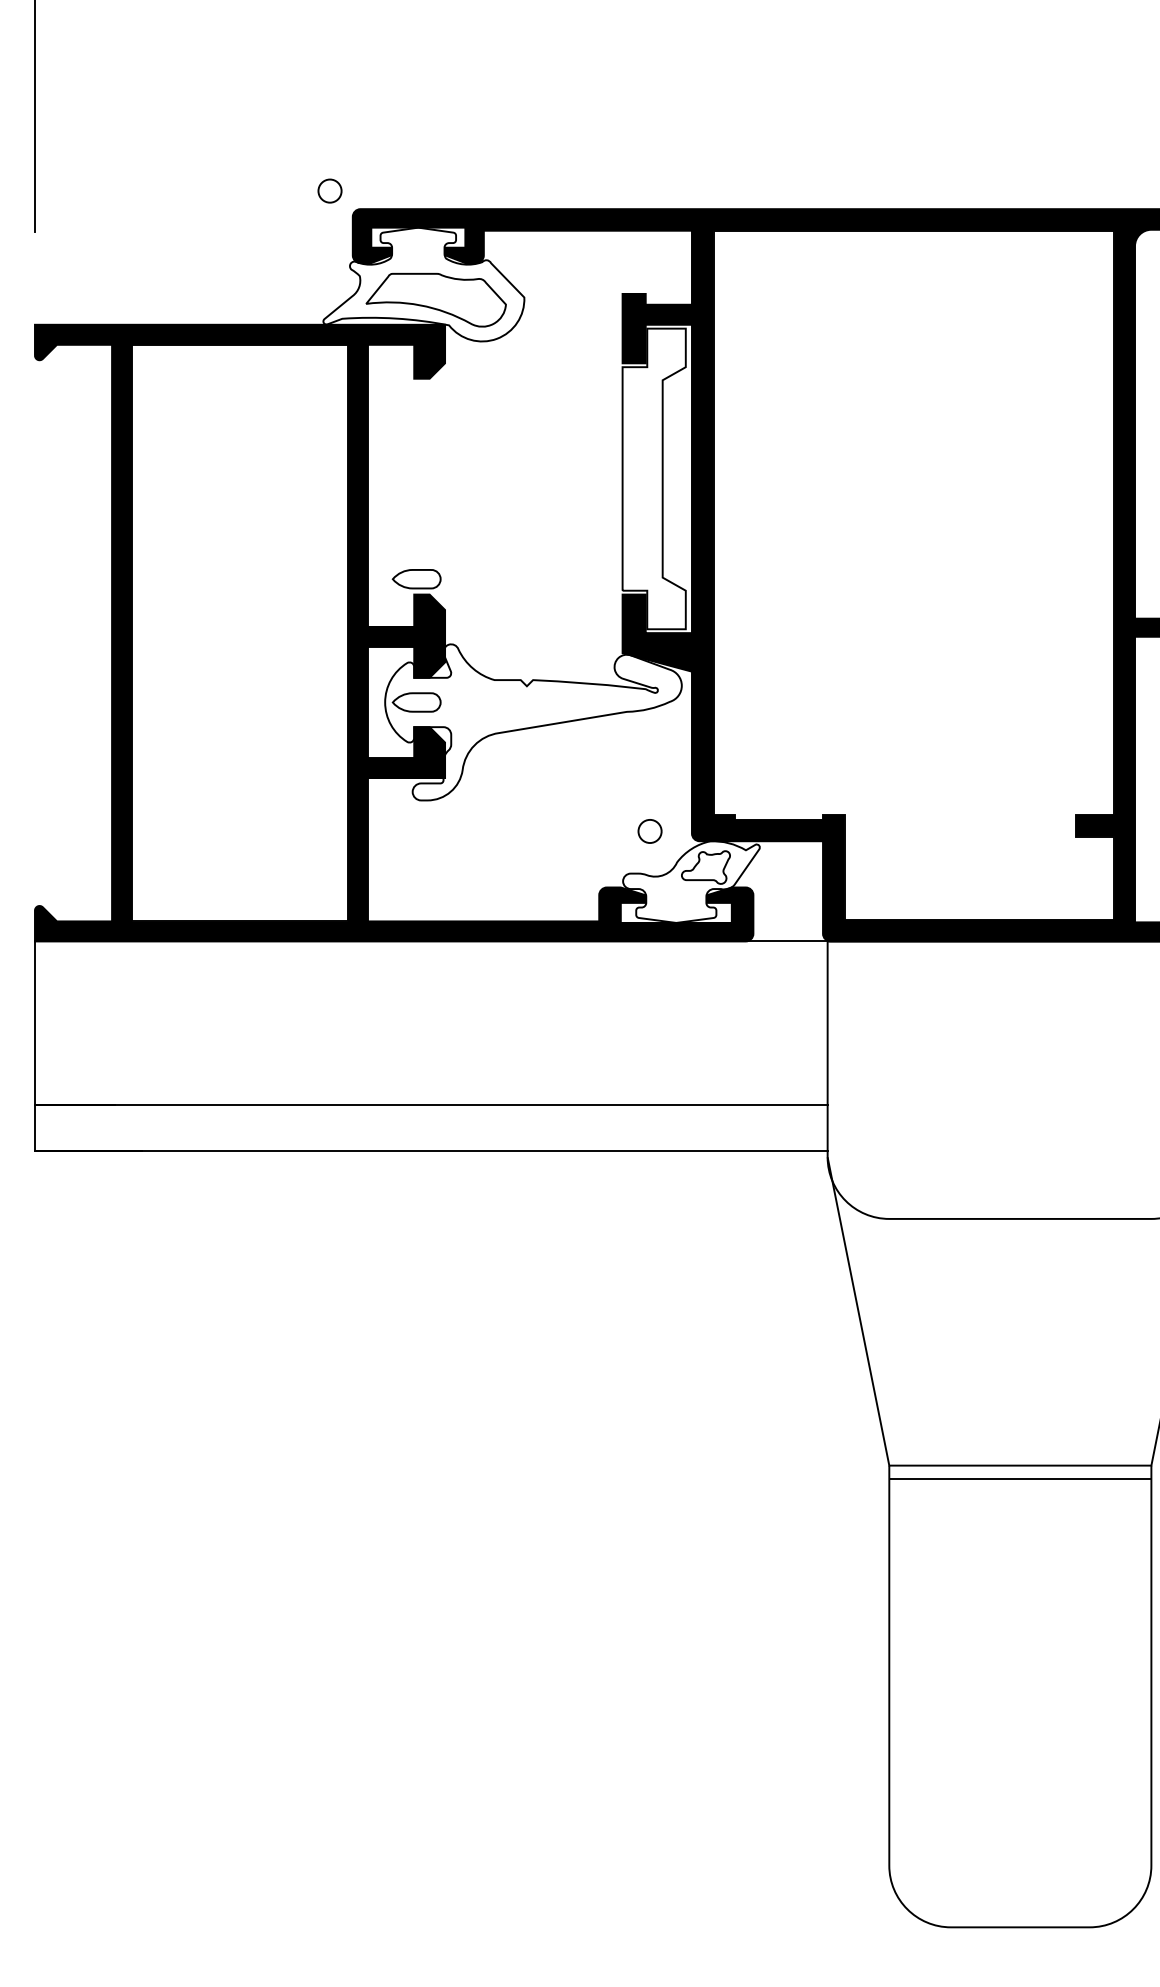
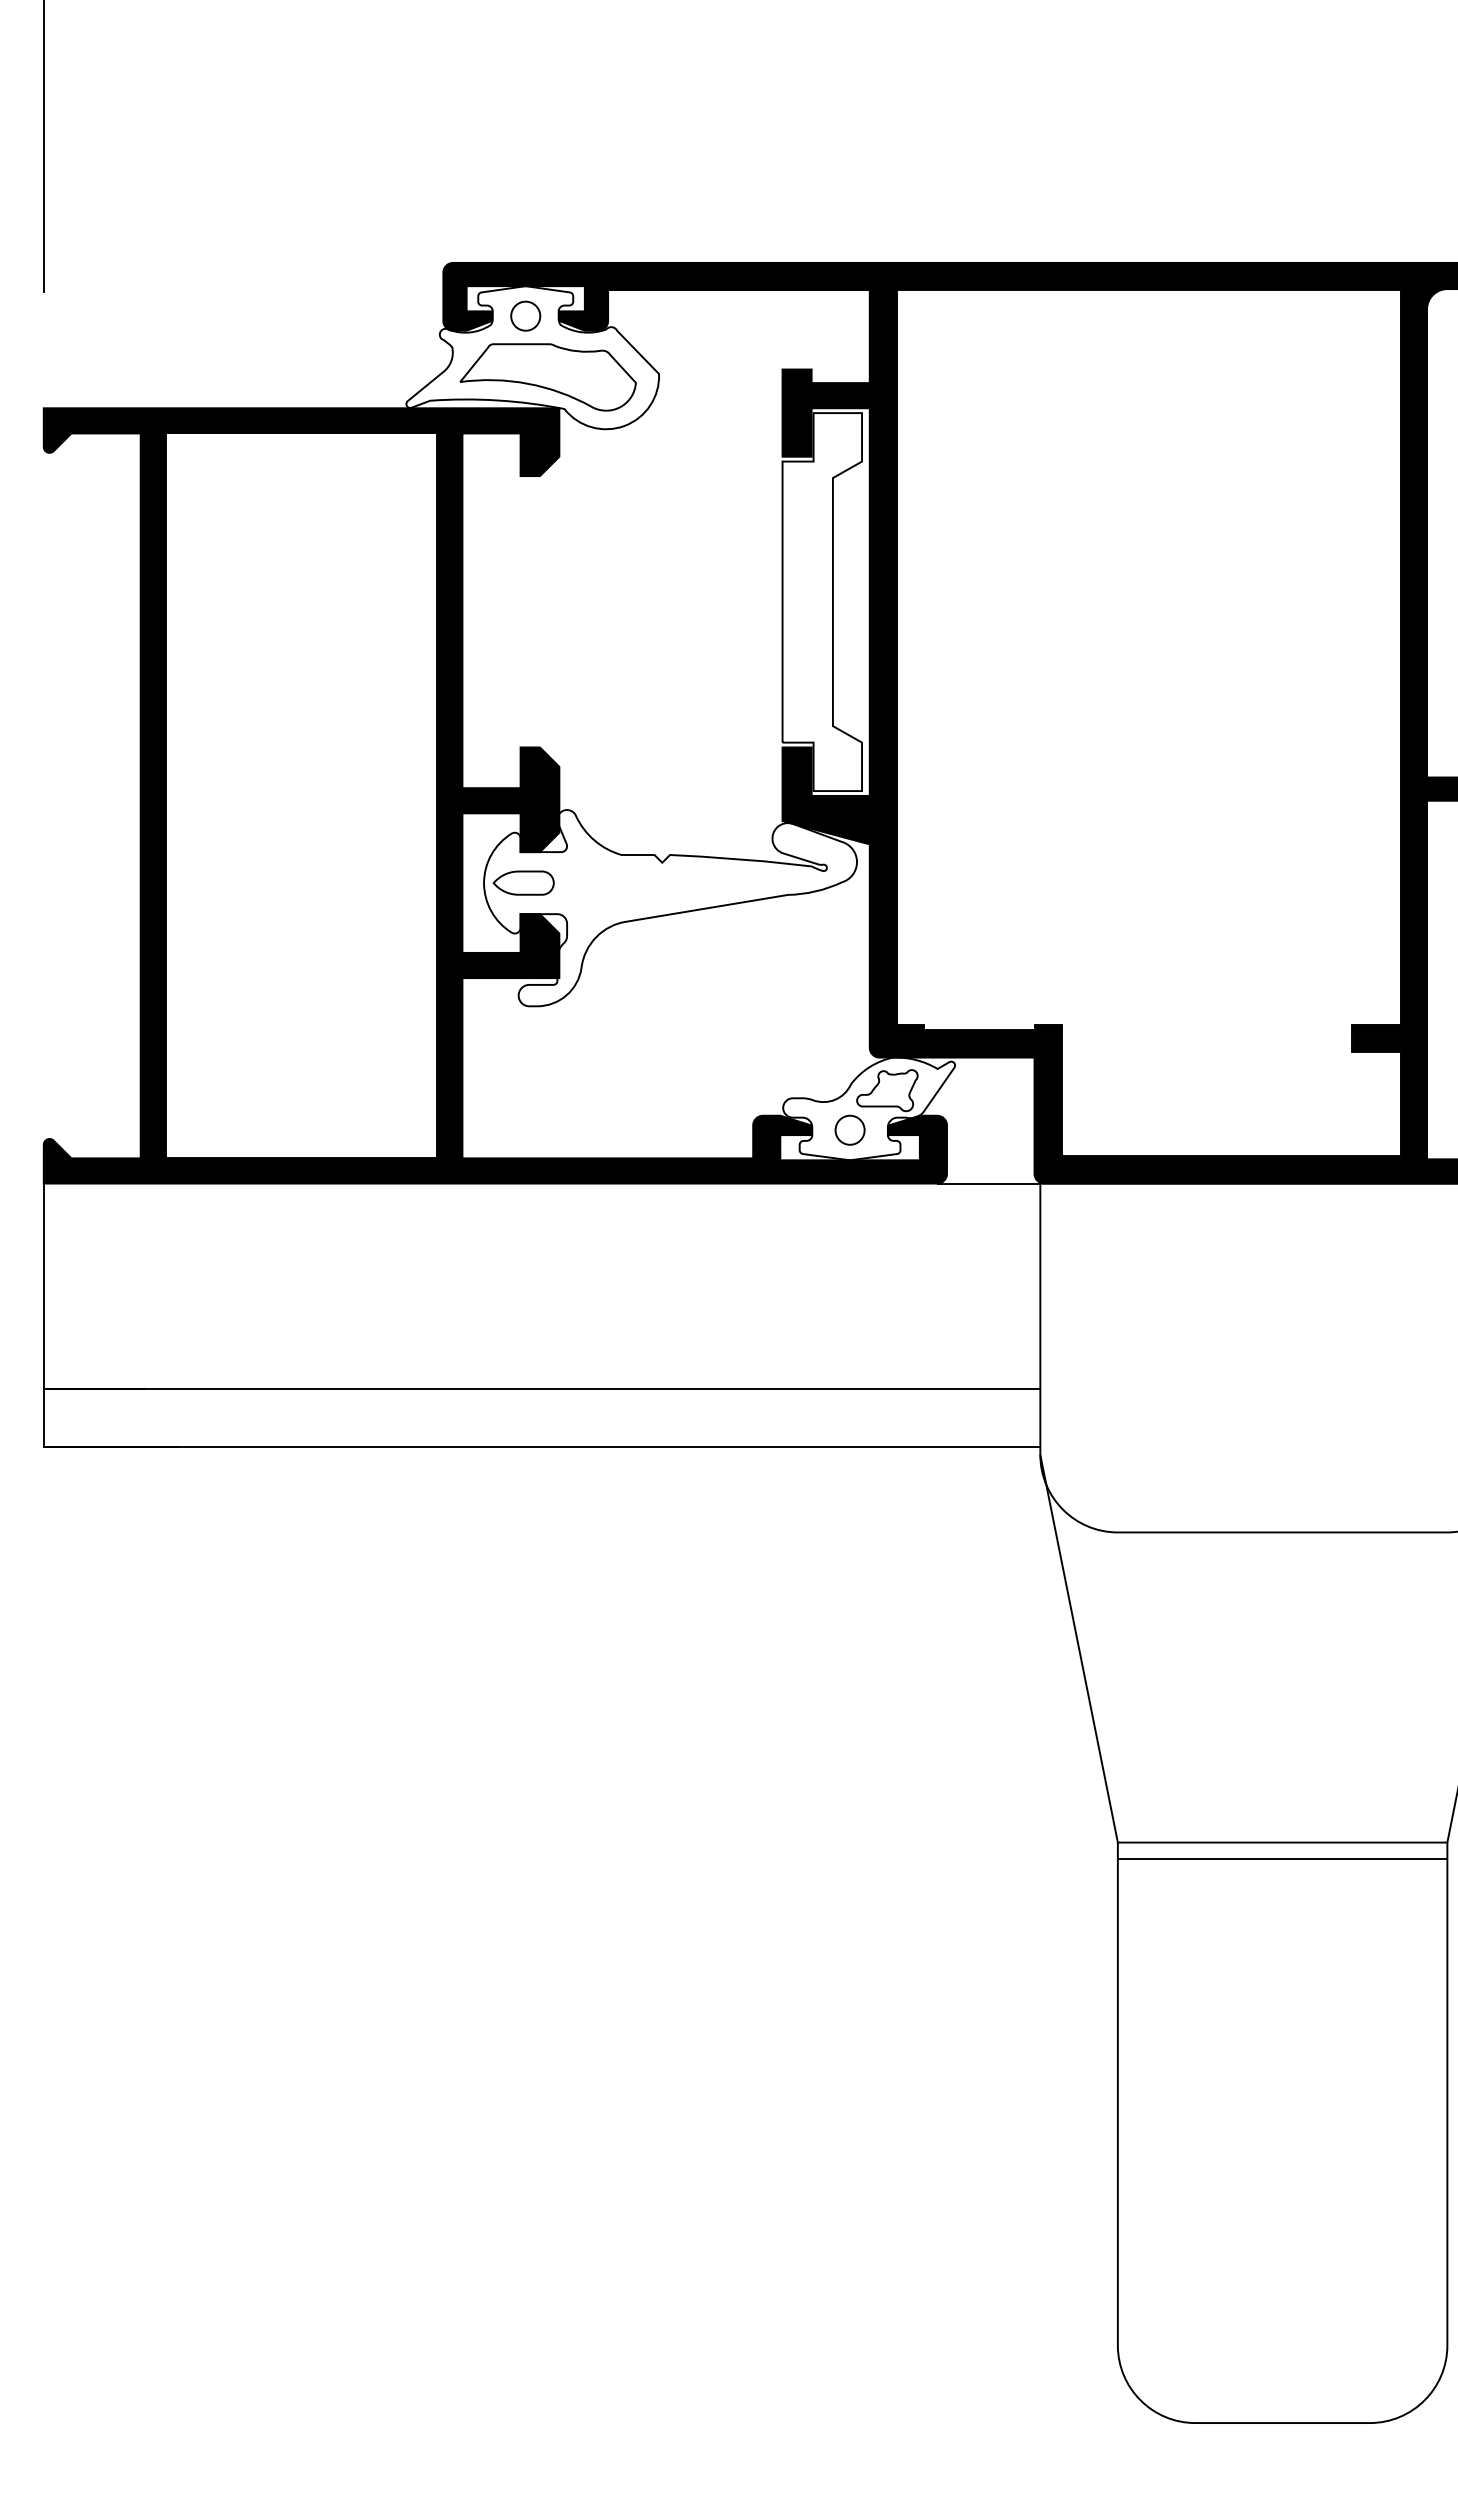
circle: (329, 190) -> (525, 315), moved
part: (416, 578) -> (523, 727), removed
circle: (649, 830) -> (849, 1129), moved

